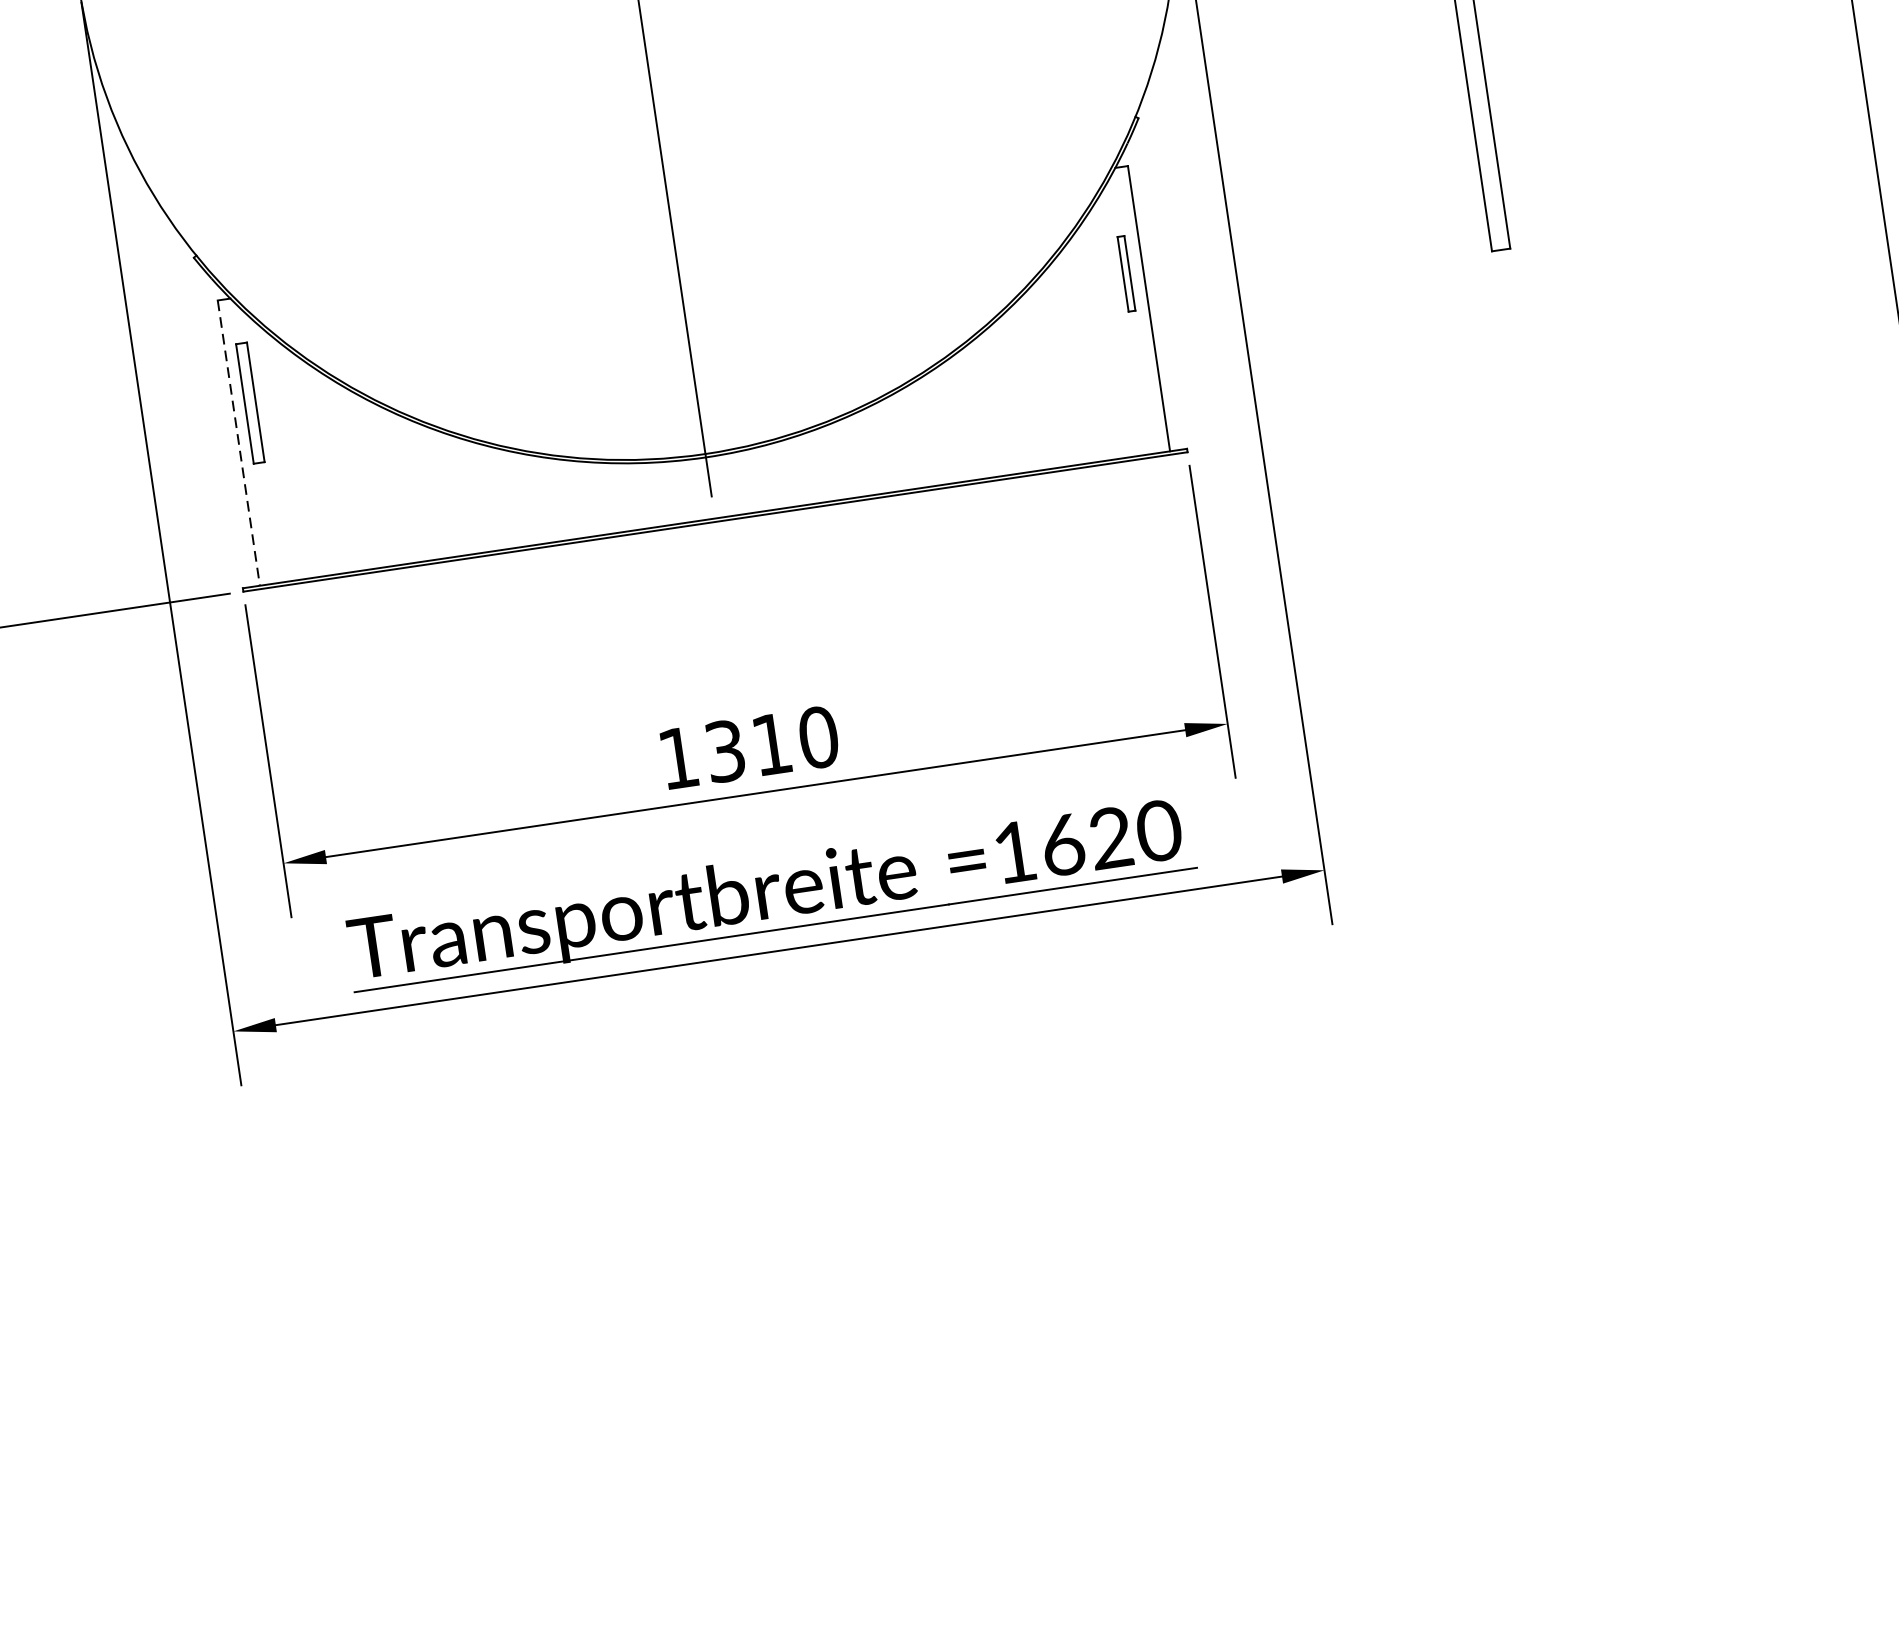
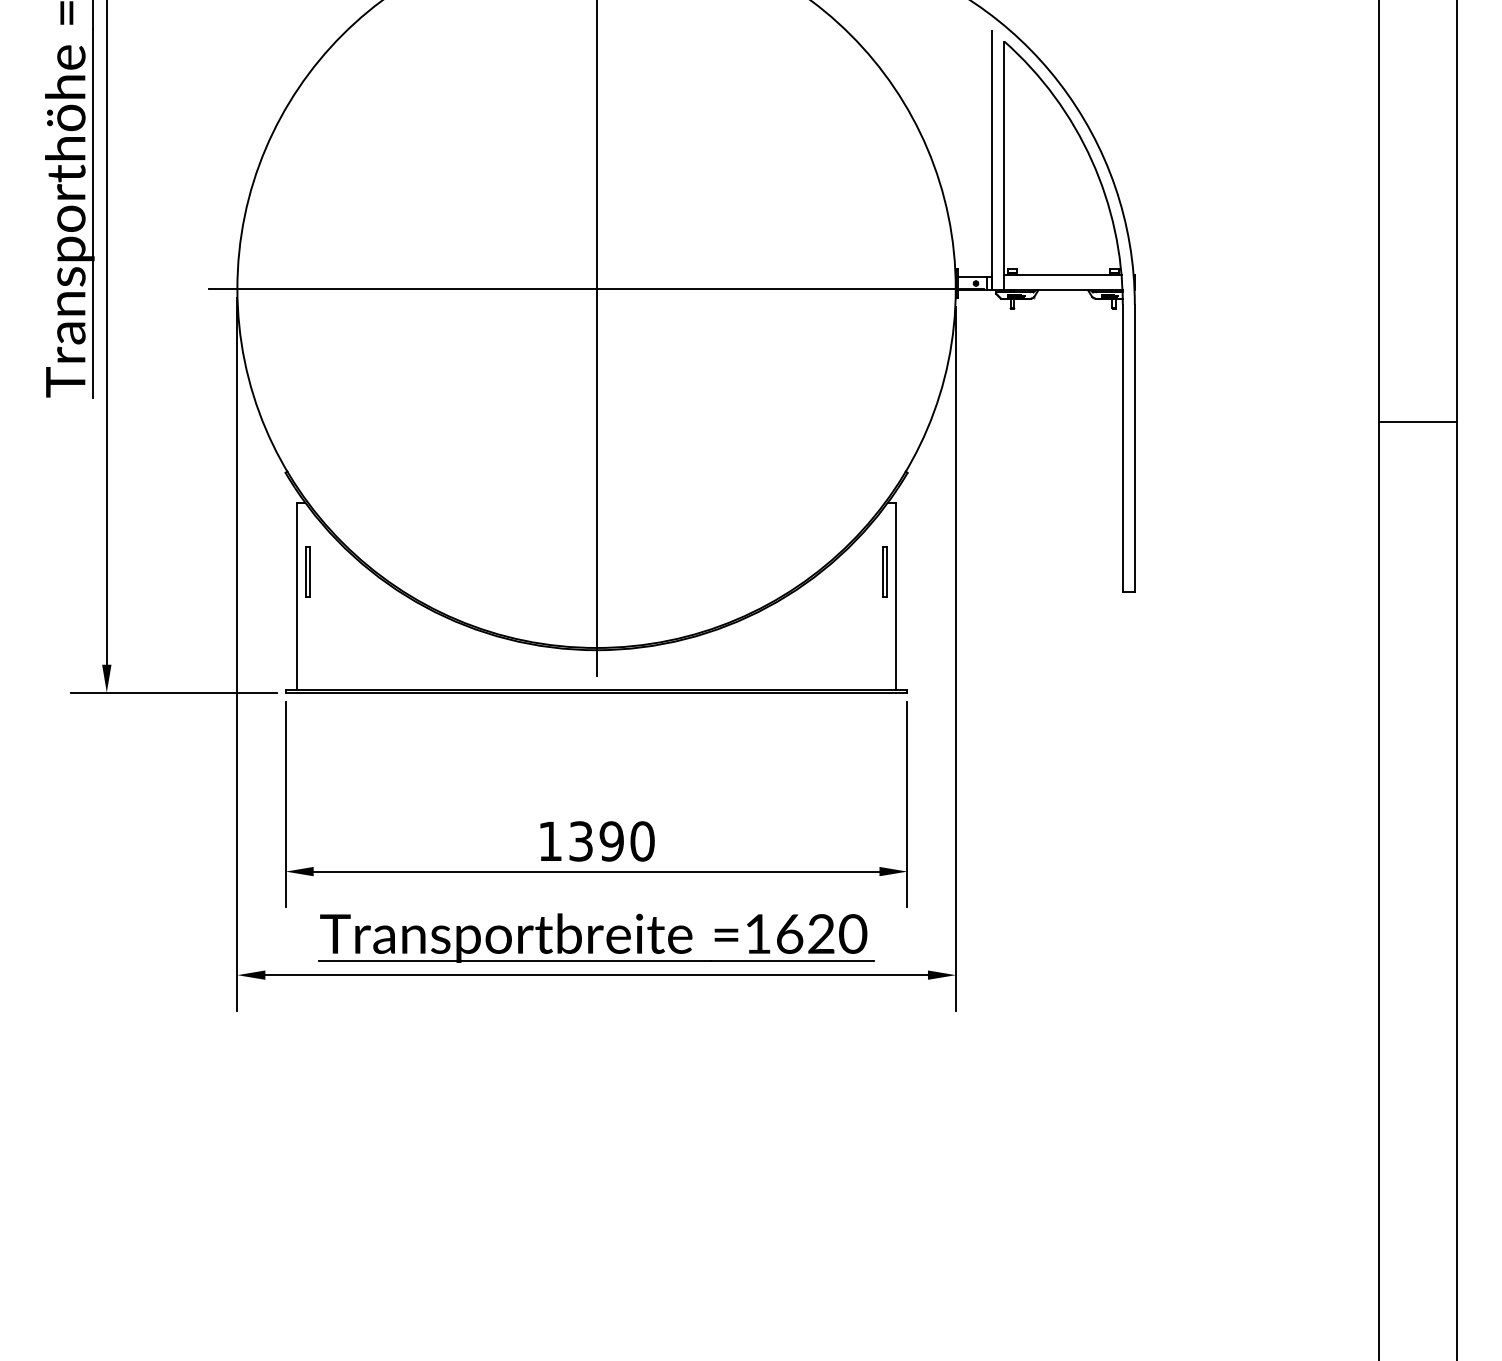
part: (249, 402) -> (307, 571), size x0.62
line: (238, 443) -> (296, 596), dashed -> solid
text: (771, 744) -> (611, 841), 1310 -> 1390

